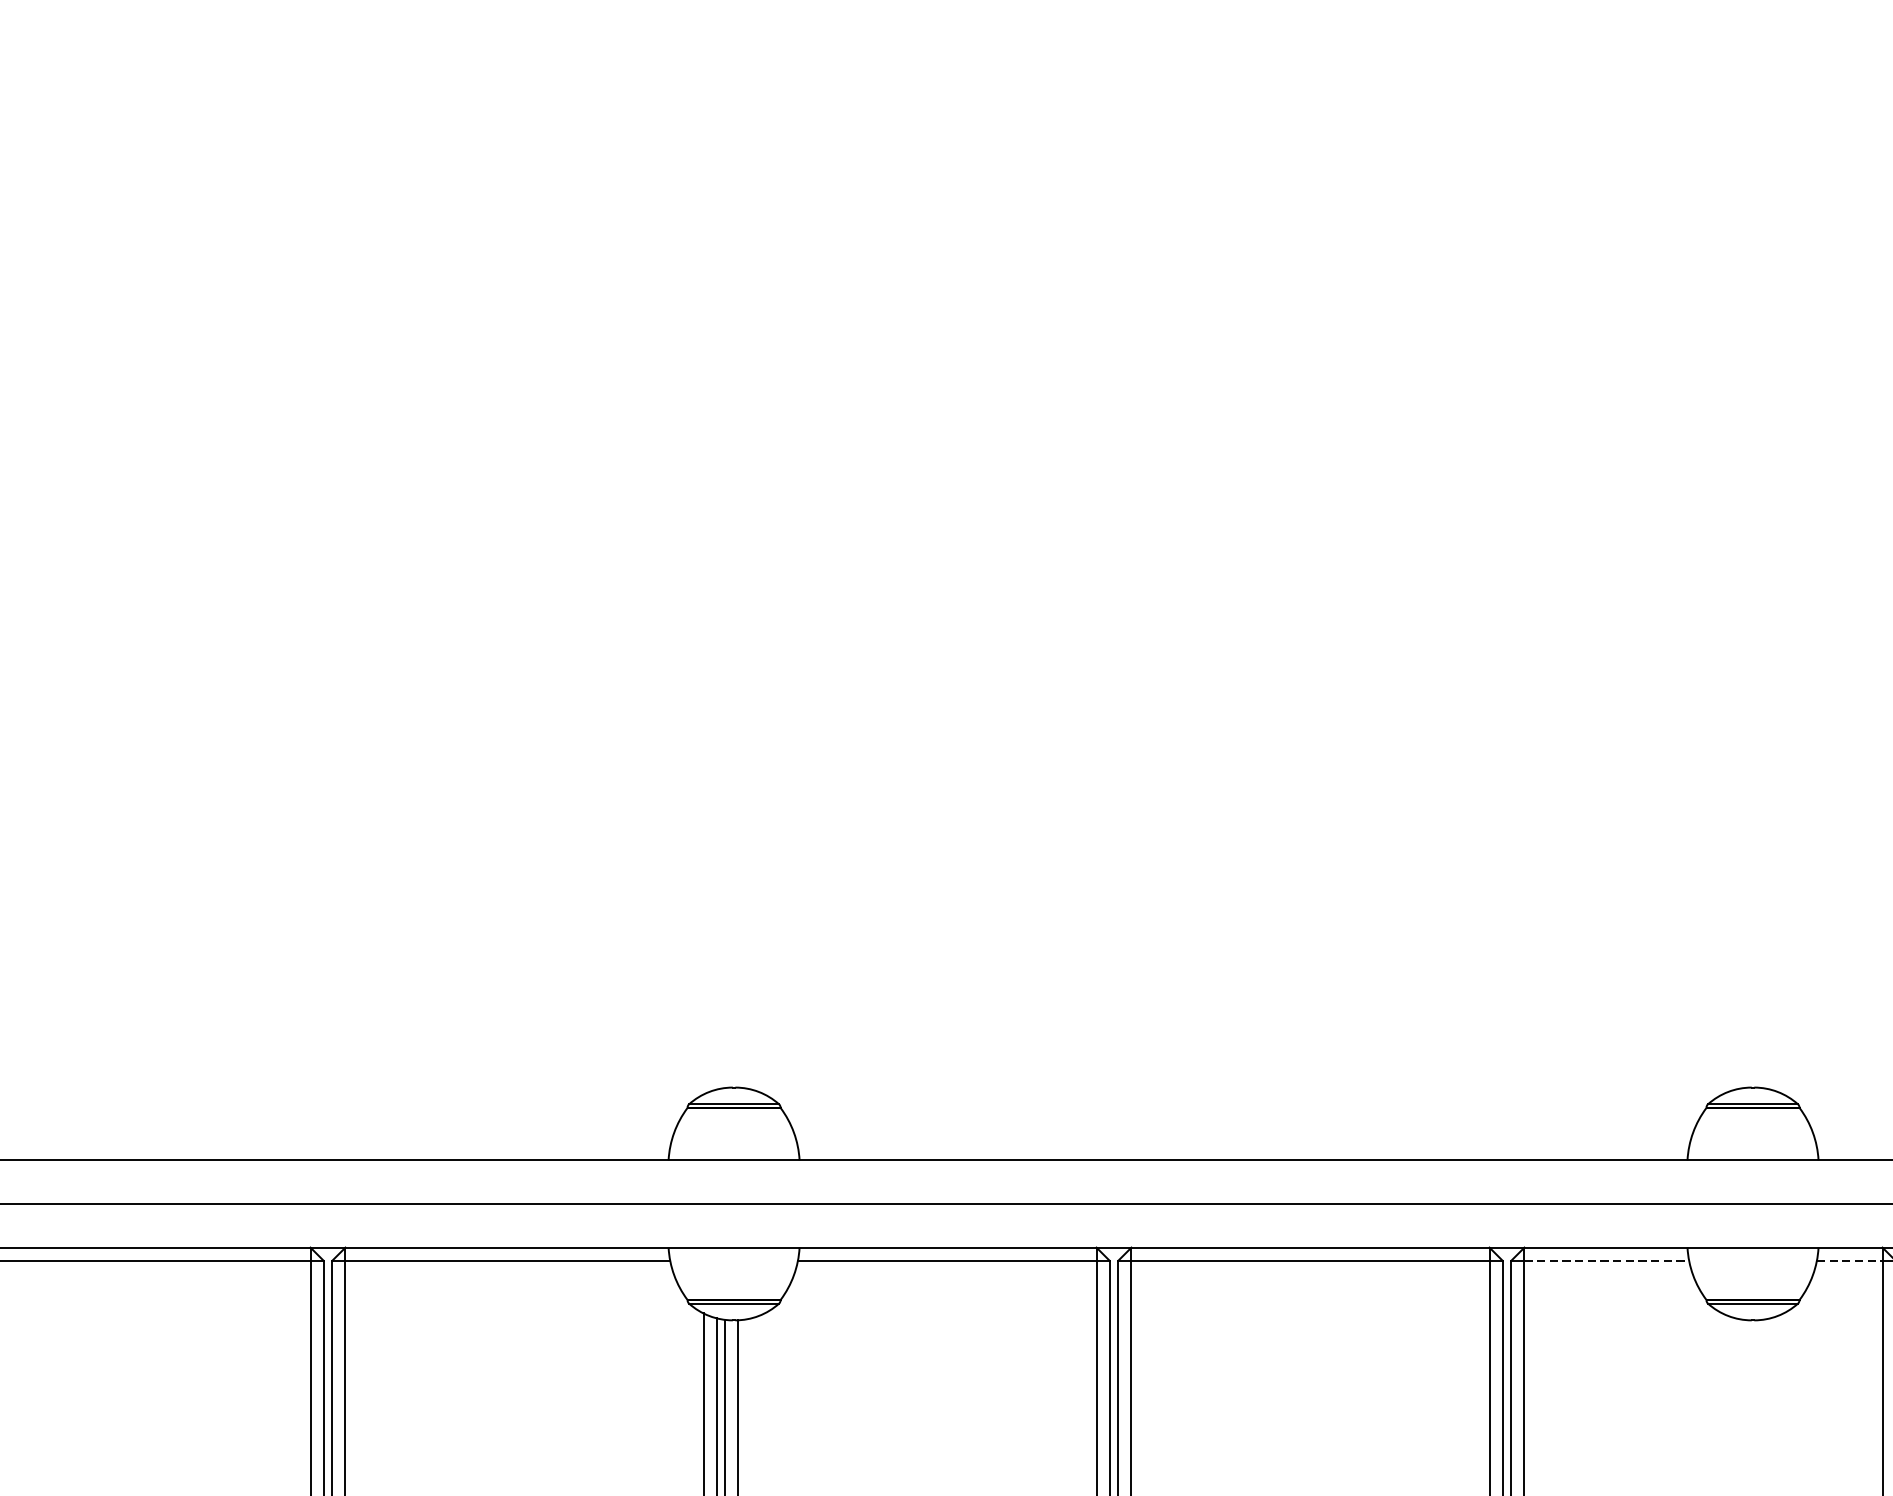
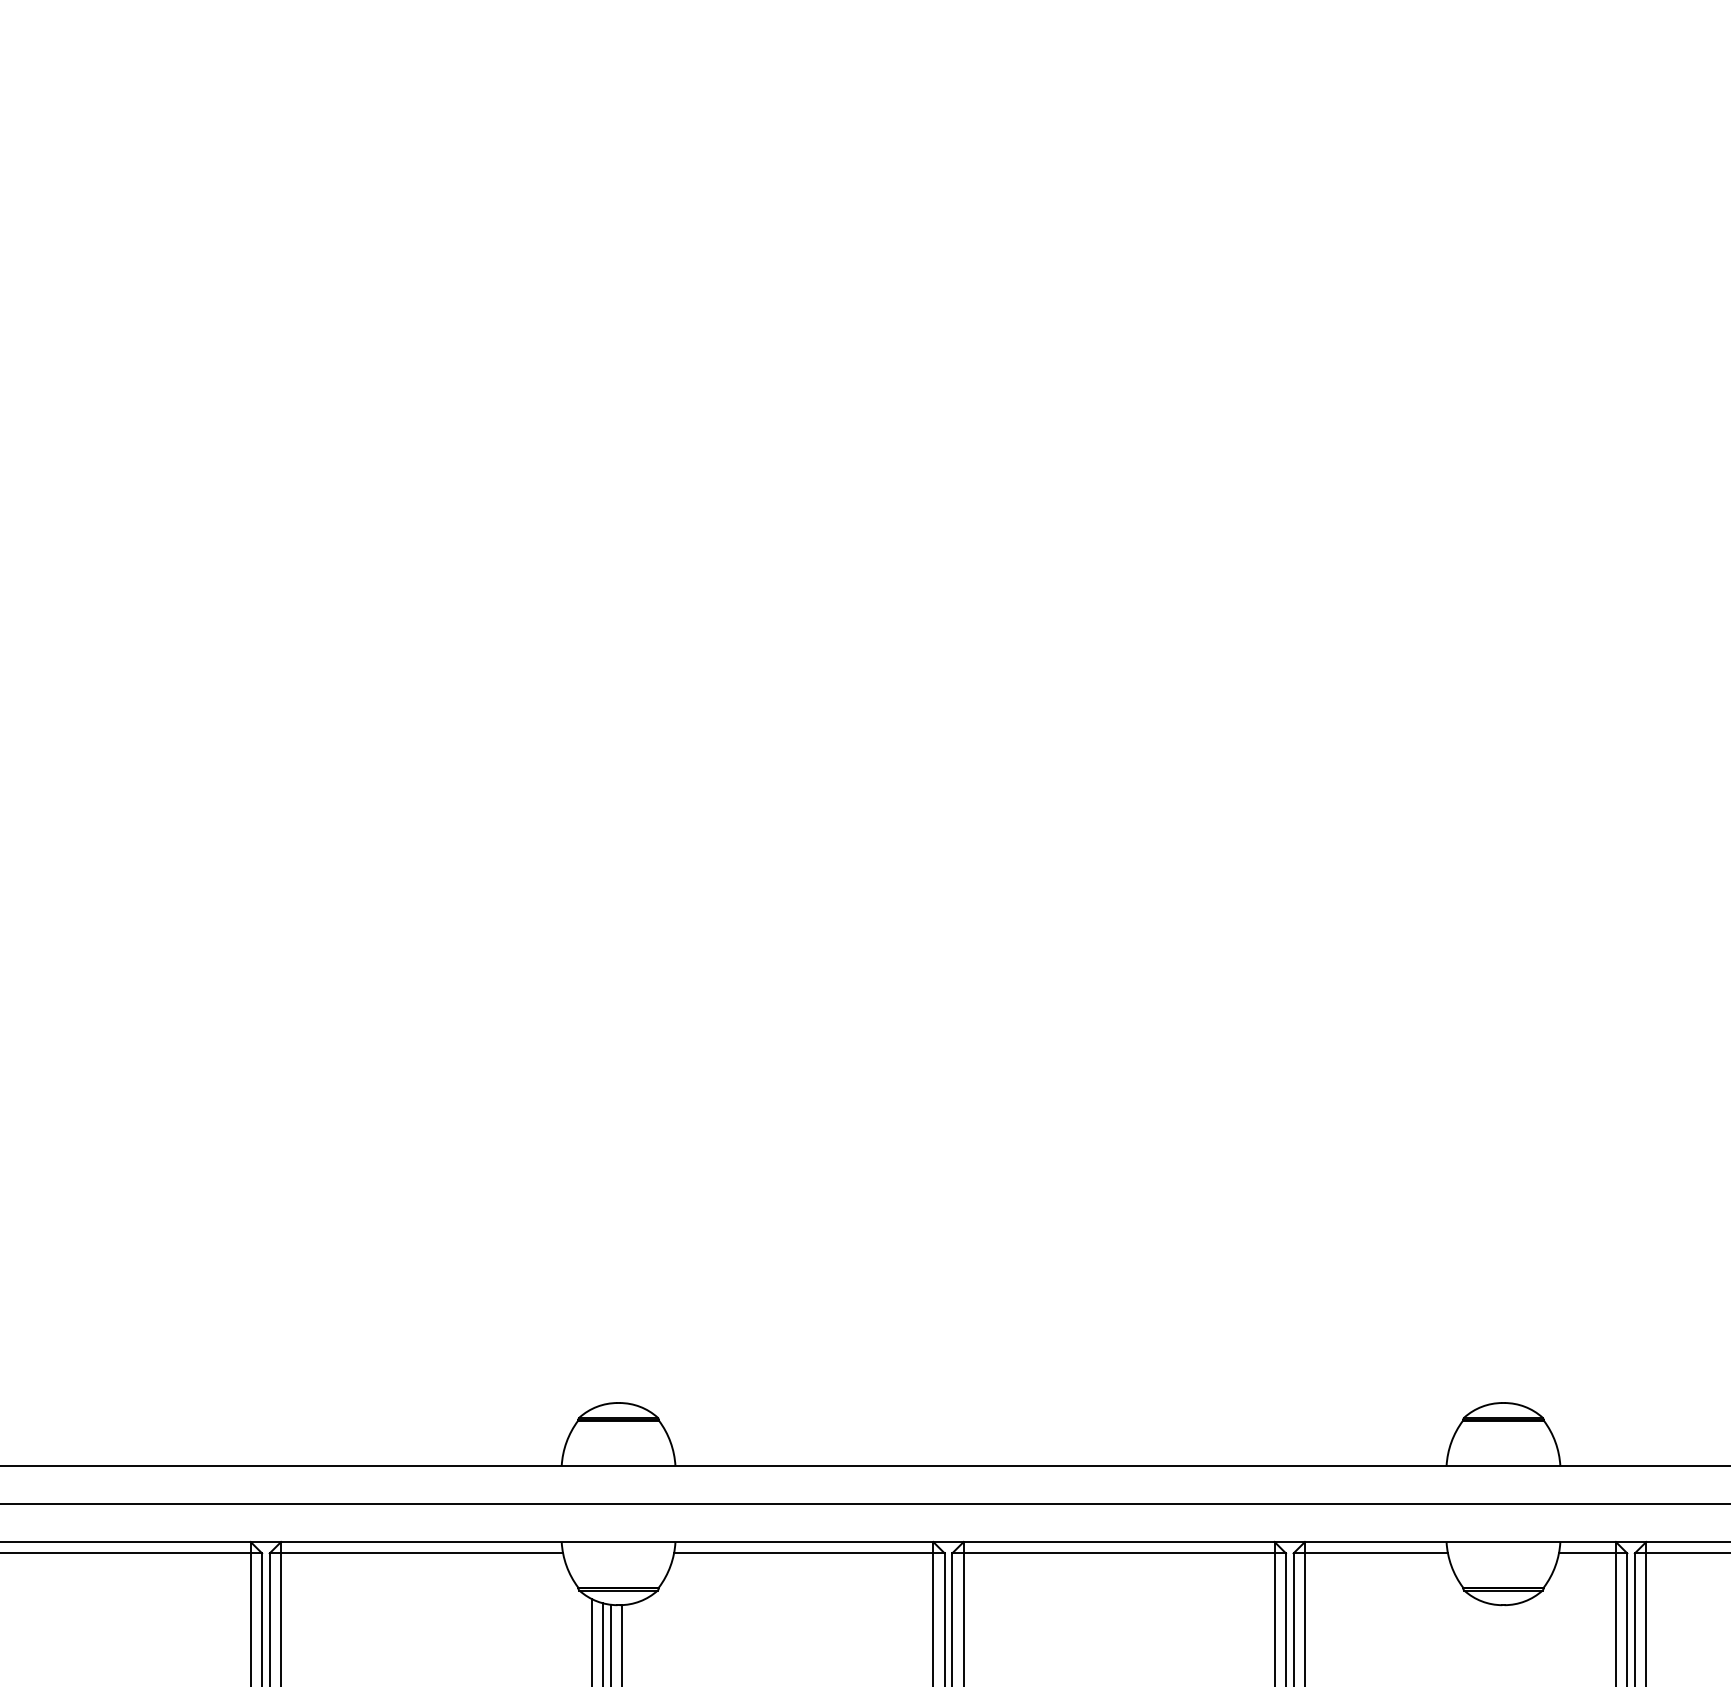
line: (1606, 1260) -> (1376, 1553), dashed -> solid
line: (1849, 1260) -> (1587, 1553), dashed -> solid

